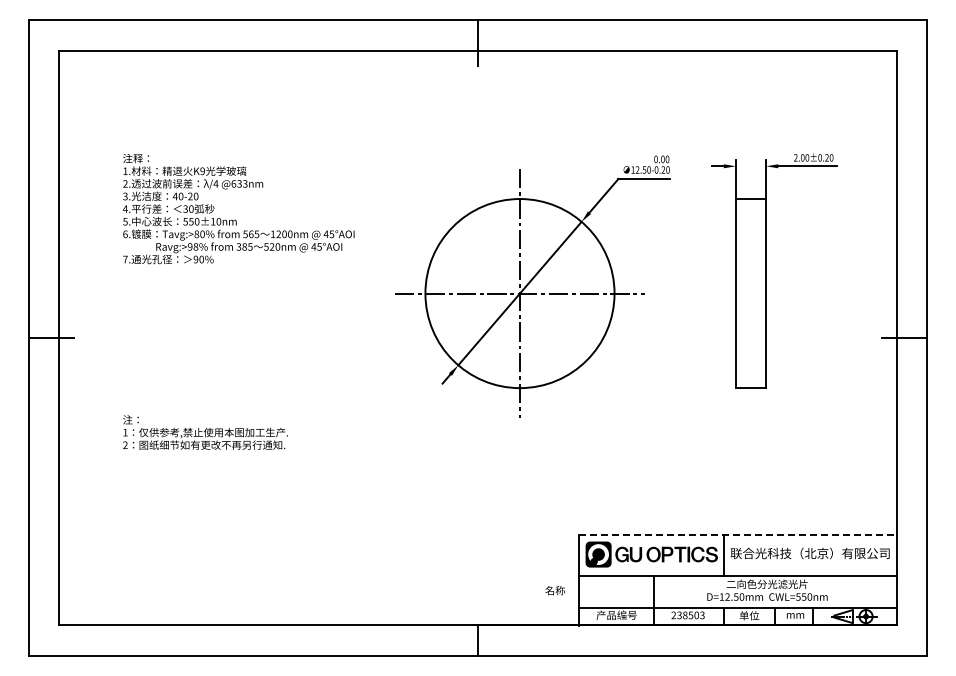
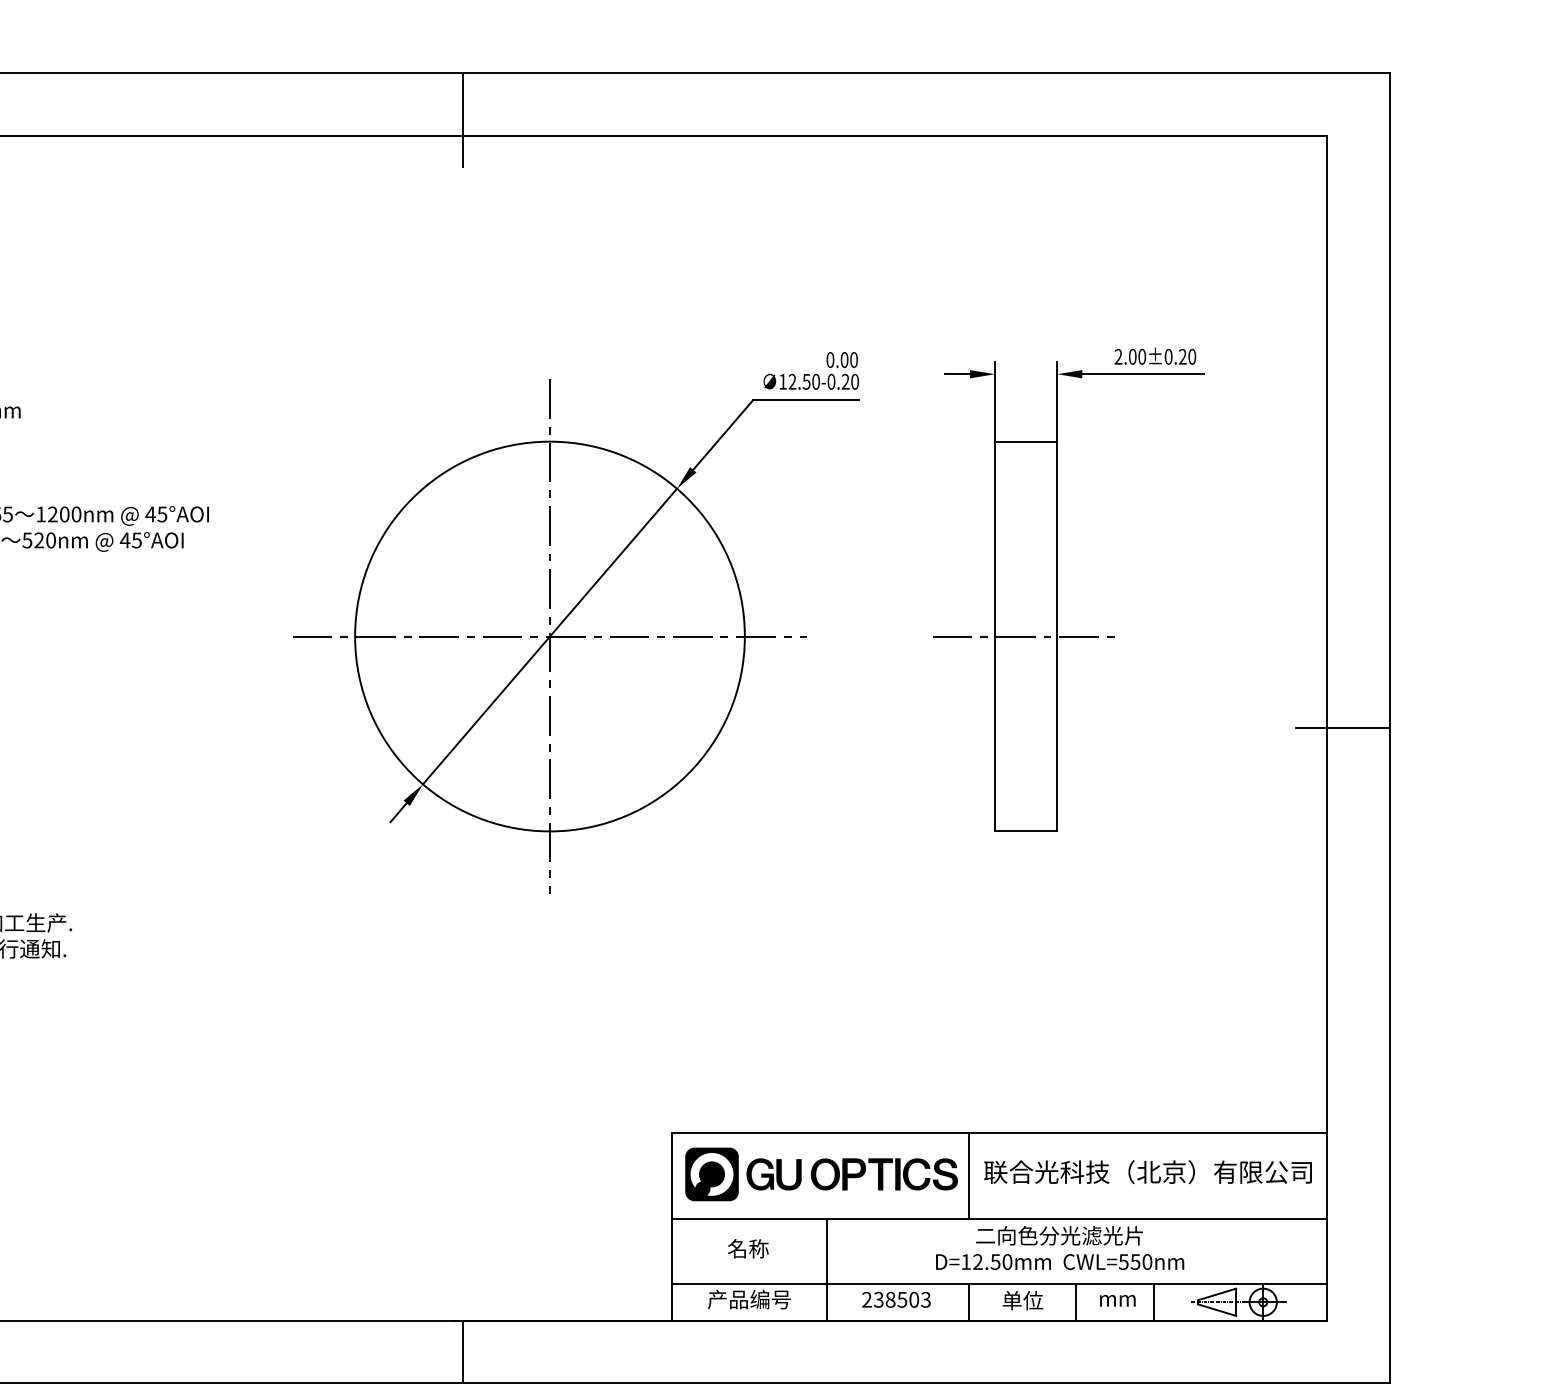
line: (750, 293) -> (1025, 636), added
line: (738, 534) -> (1000, 1133), dashed -> solid
text: (554, 590) -> (746, 1248), moved

